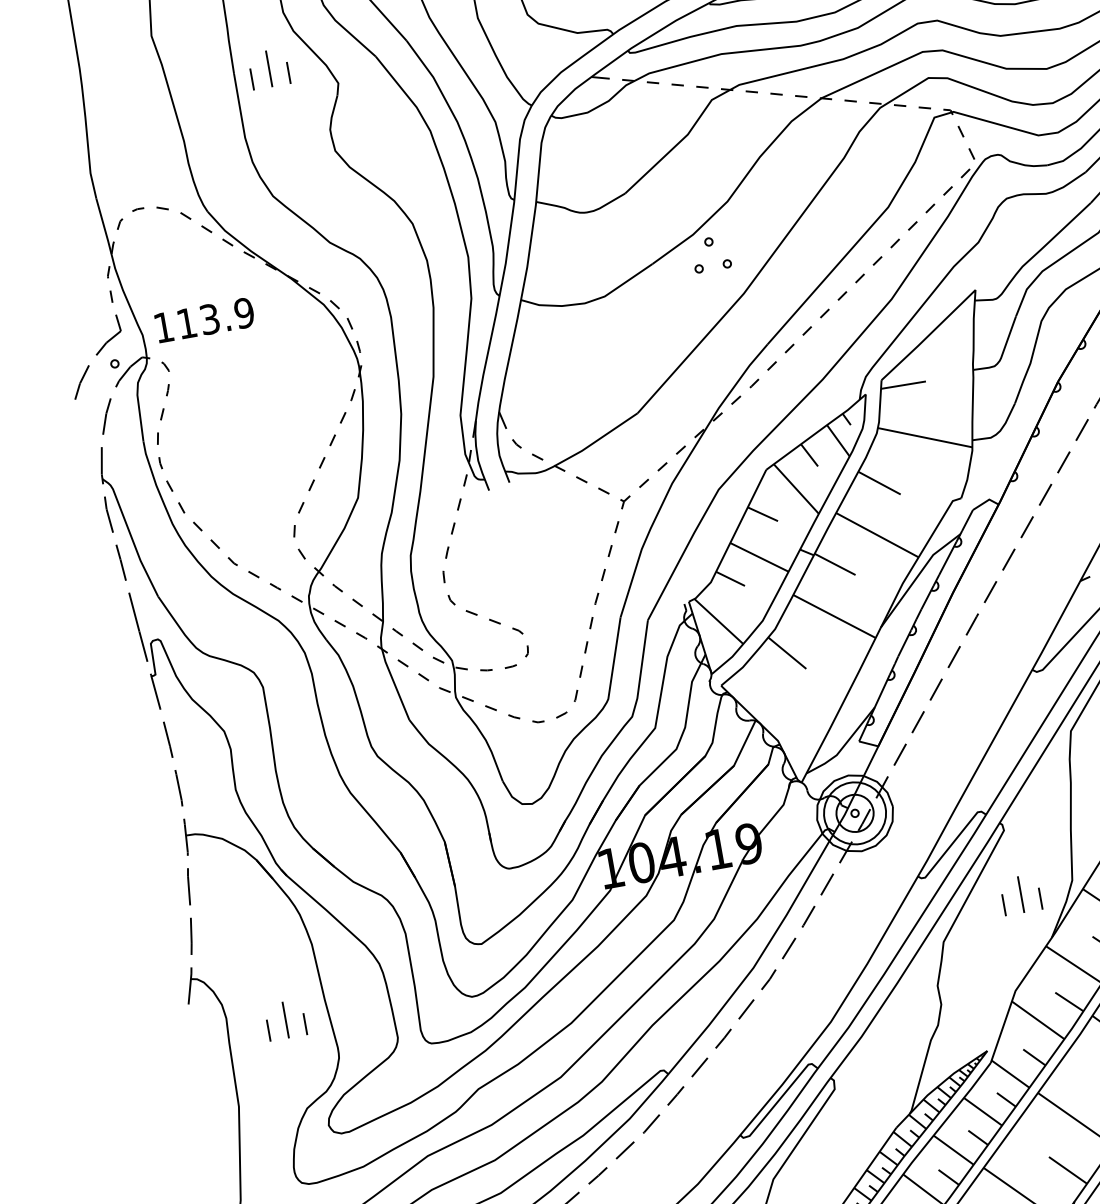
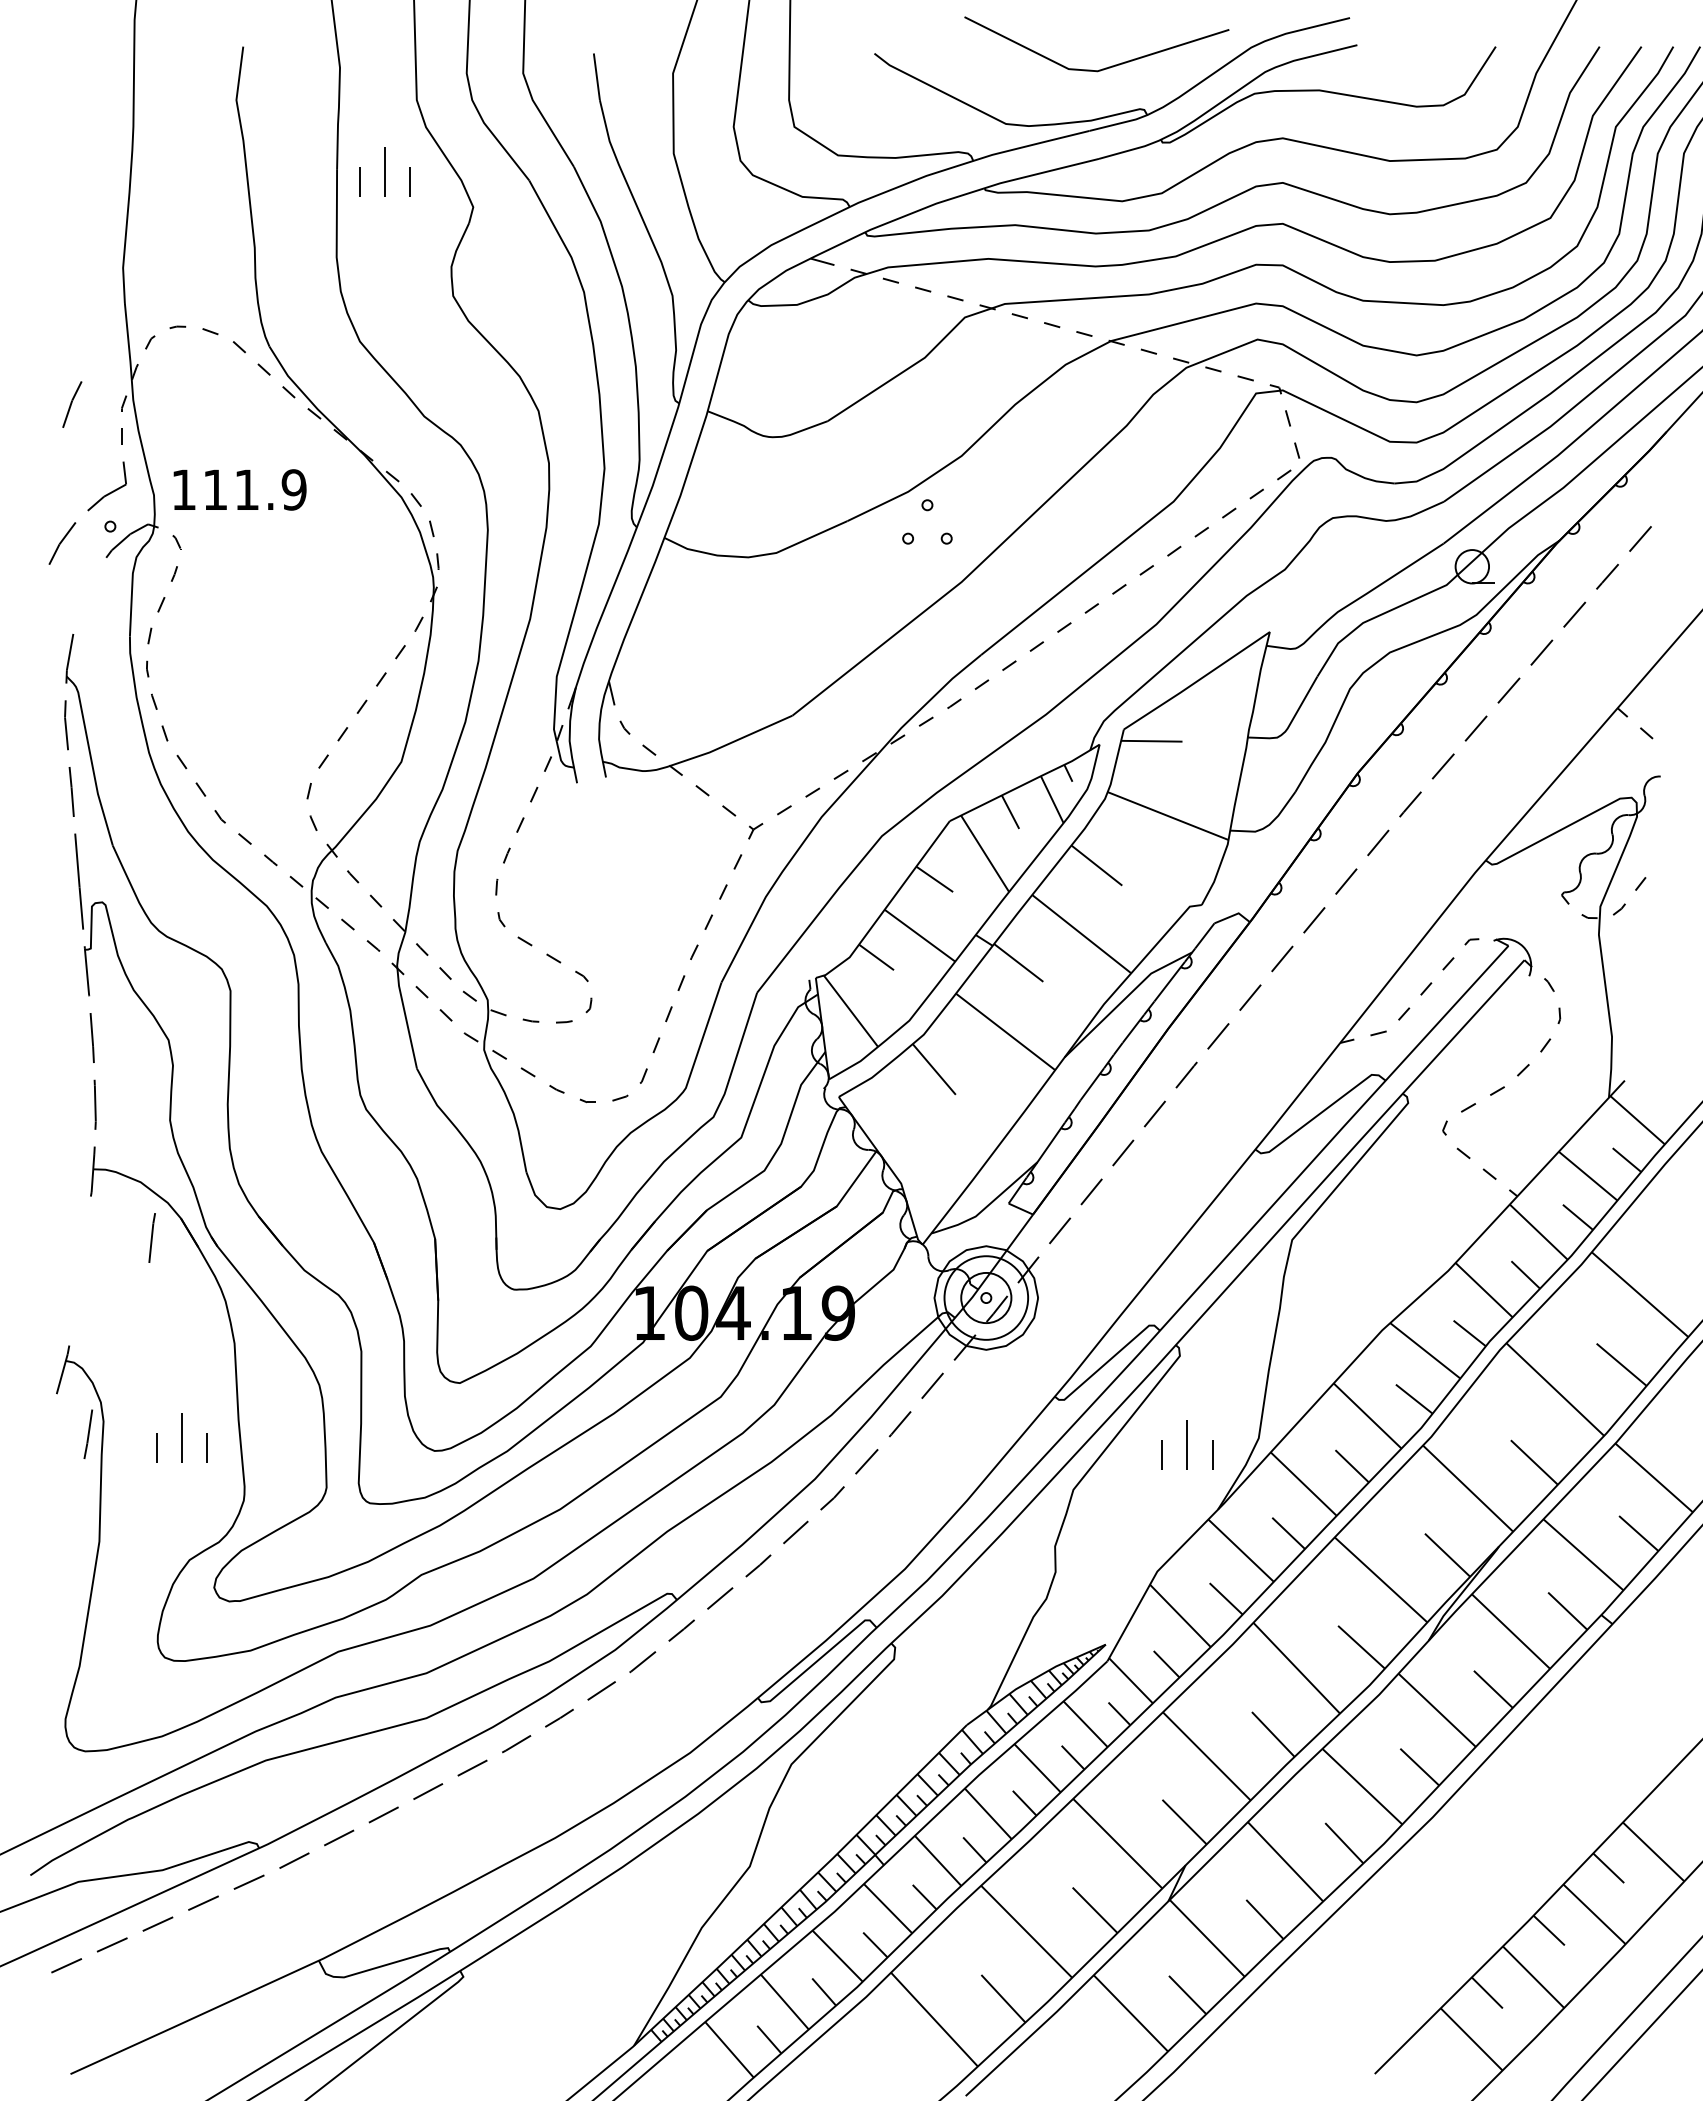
text: (209, 319) -> (246, 489), 113.9 -> 111.9
part: (107, 416) -> (72, 404), moved
line: (188, 886) -> (151, 1237), moved
line: (191, 935) -> (88, 1433), moved

